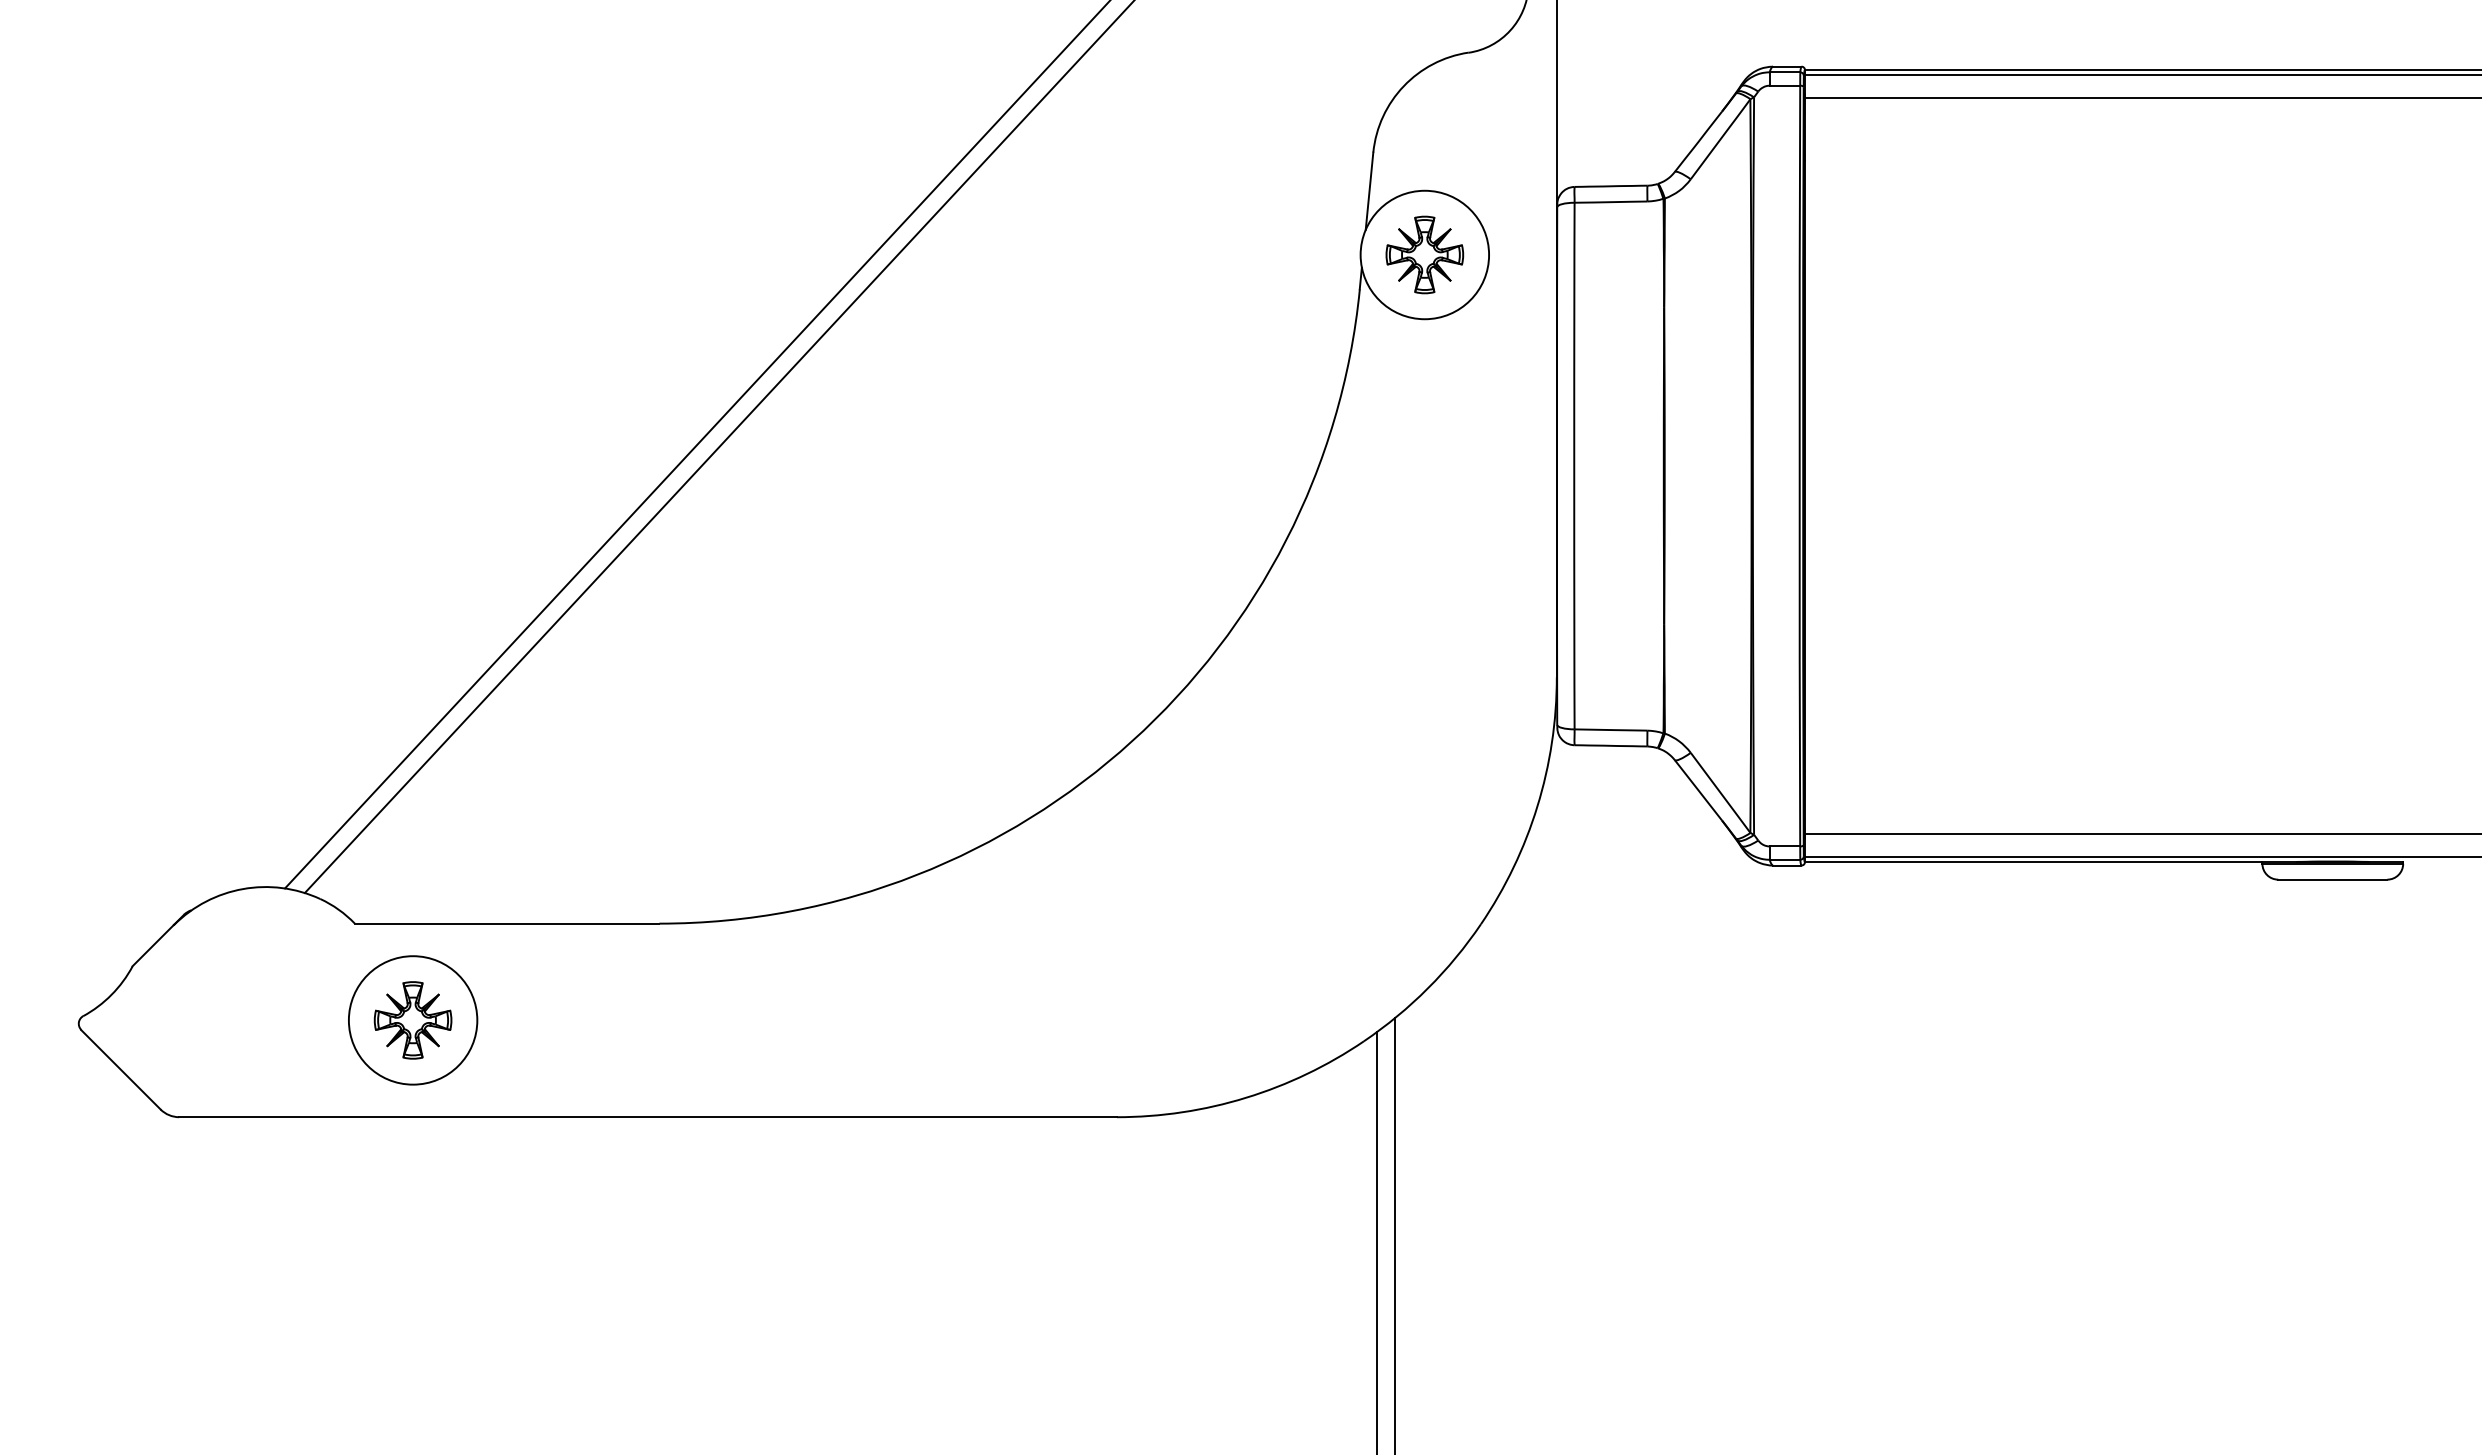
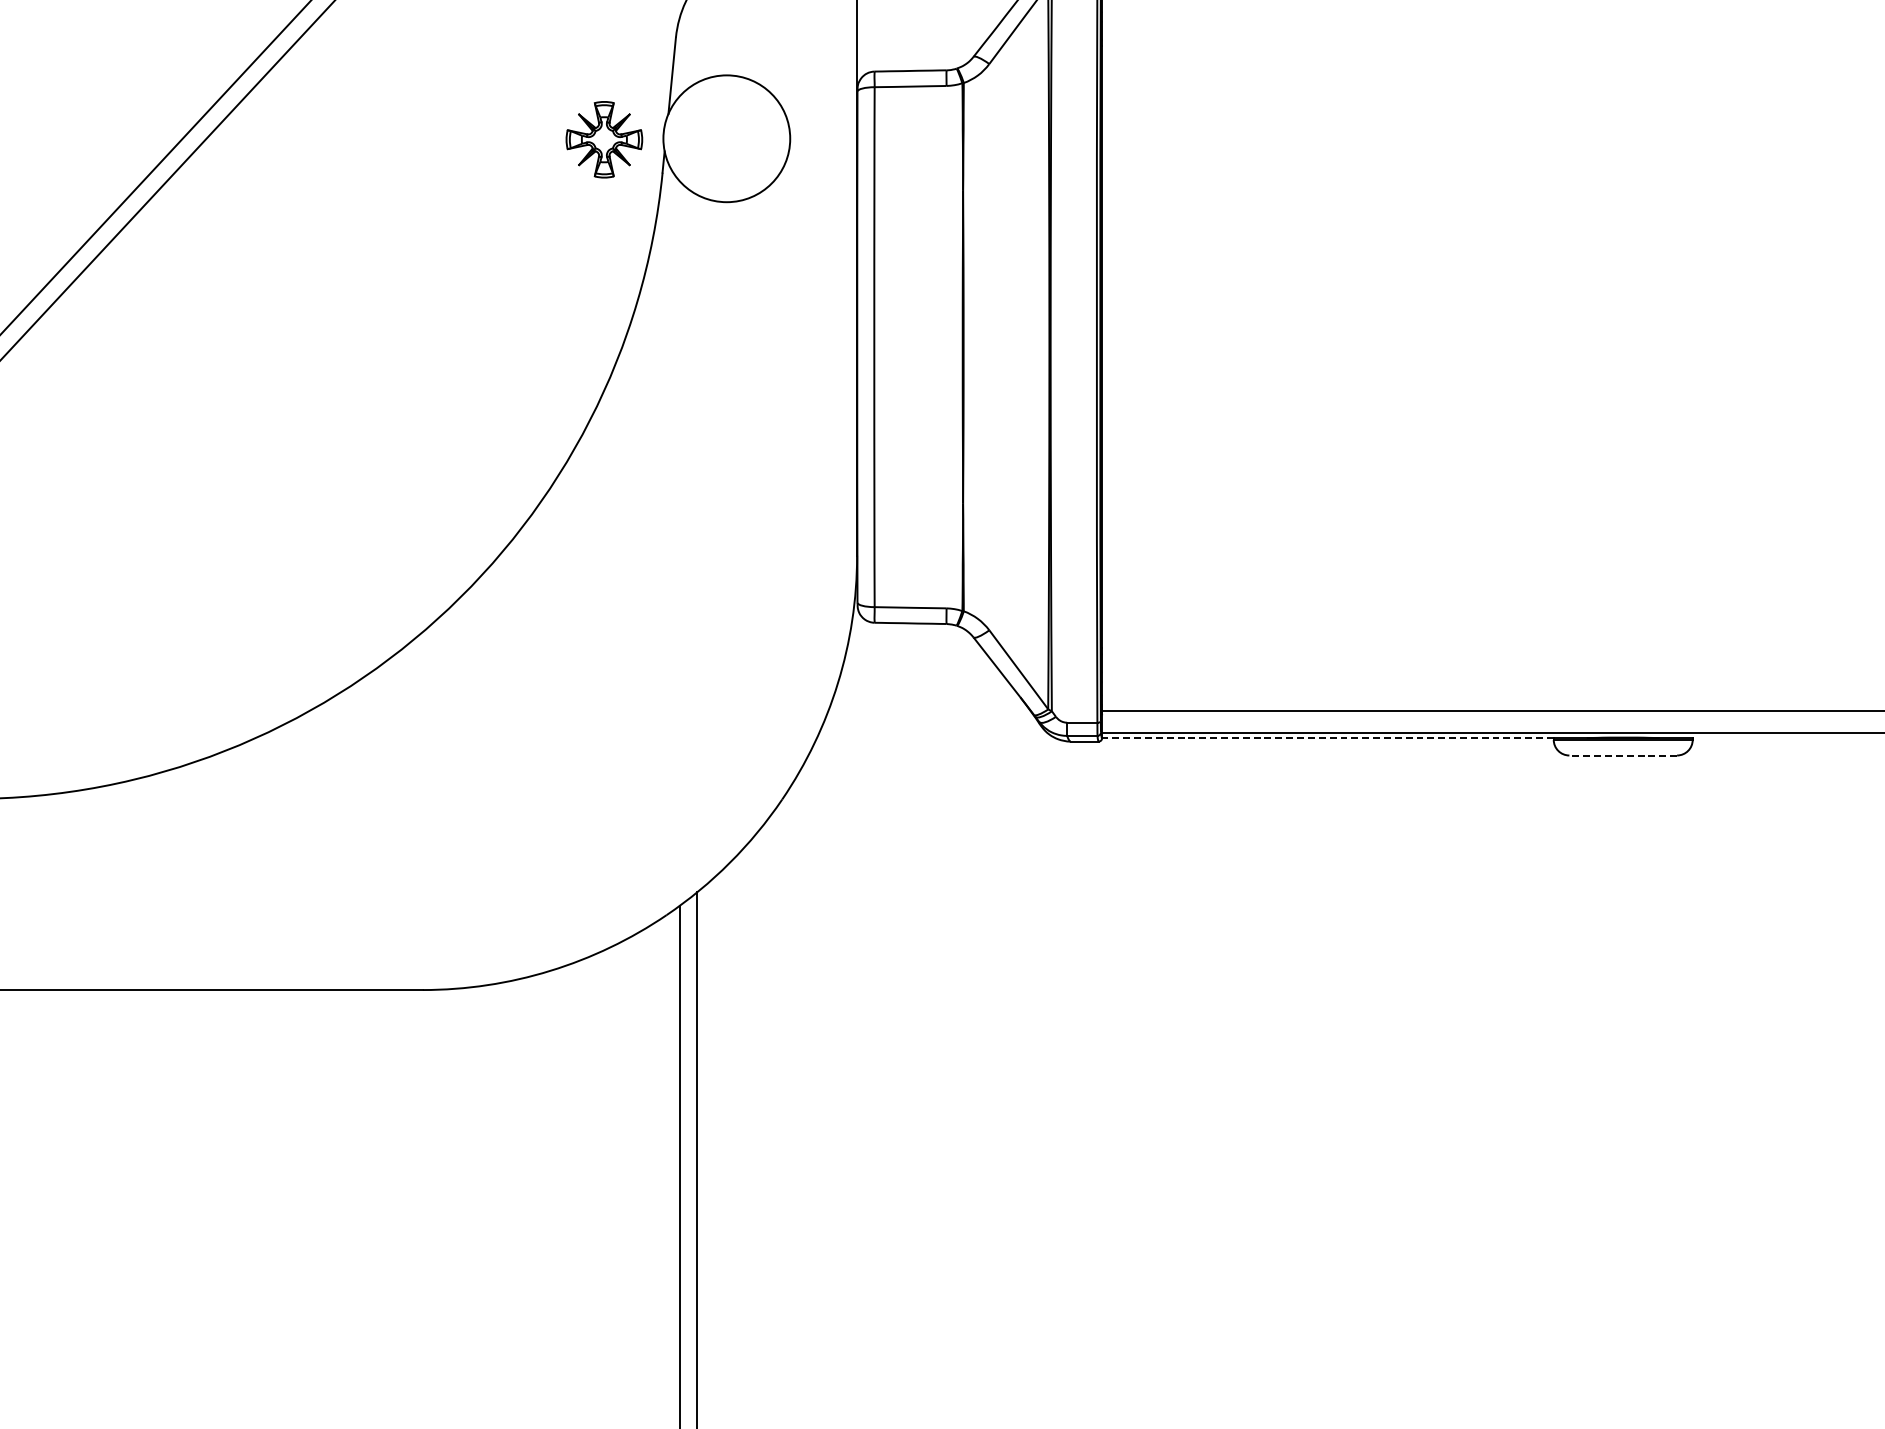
part: (1424, 254) -> (604, 139), moved
line: (2033, 862) -> (1327, 738), solid -> dashed
line: (2332, 879) -> (1622, 755), solid -> dashed

